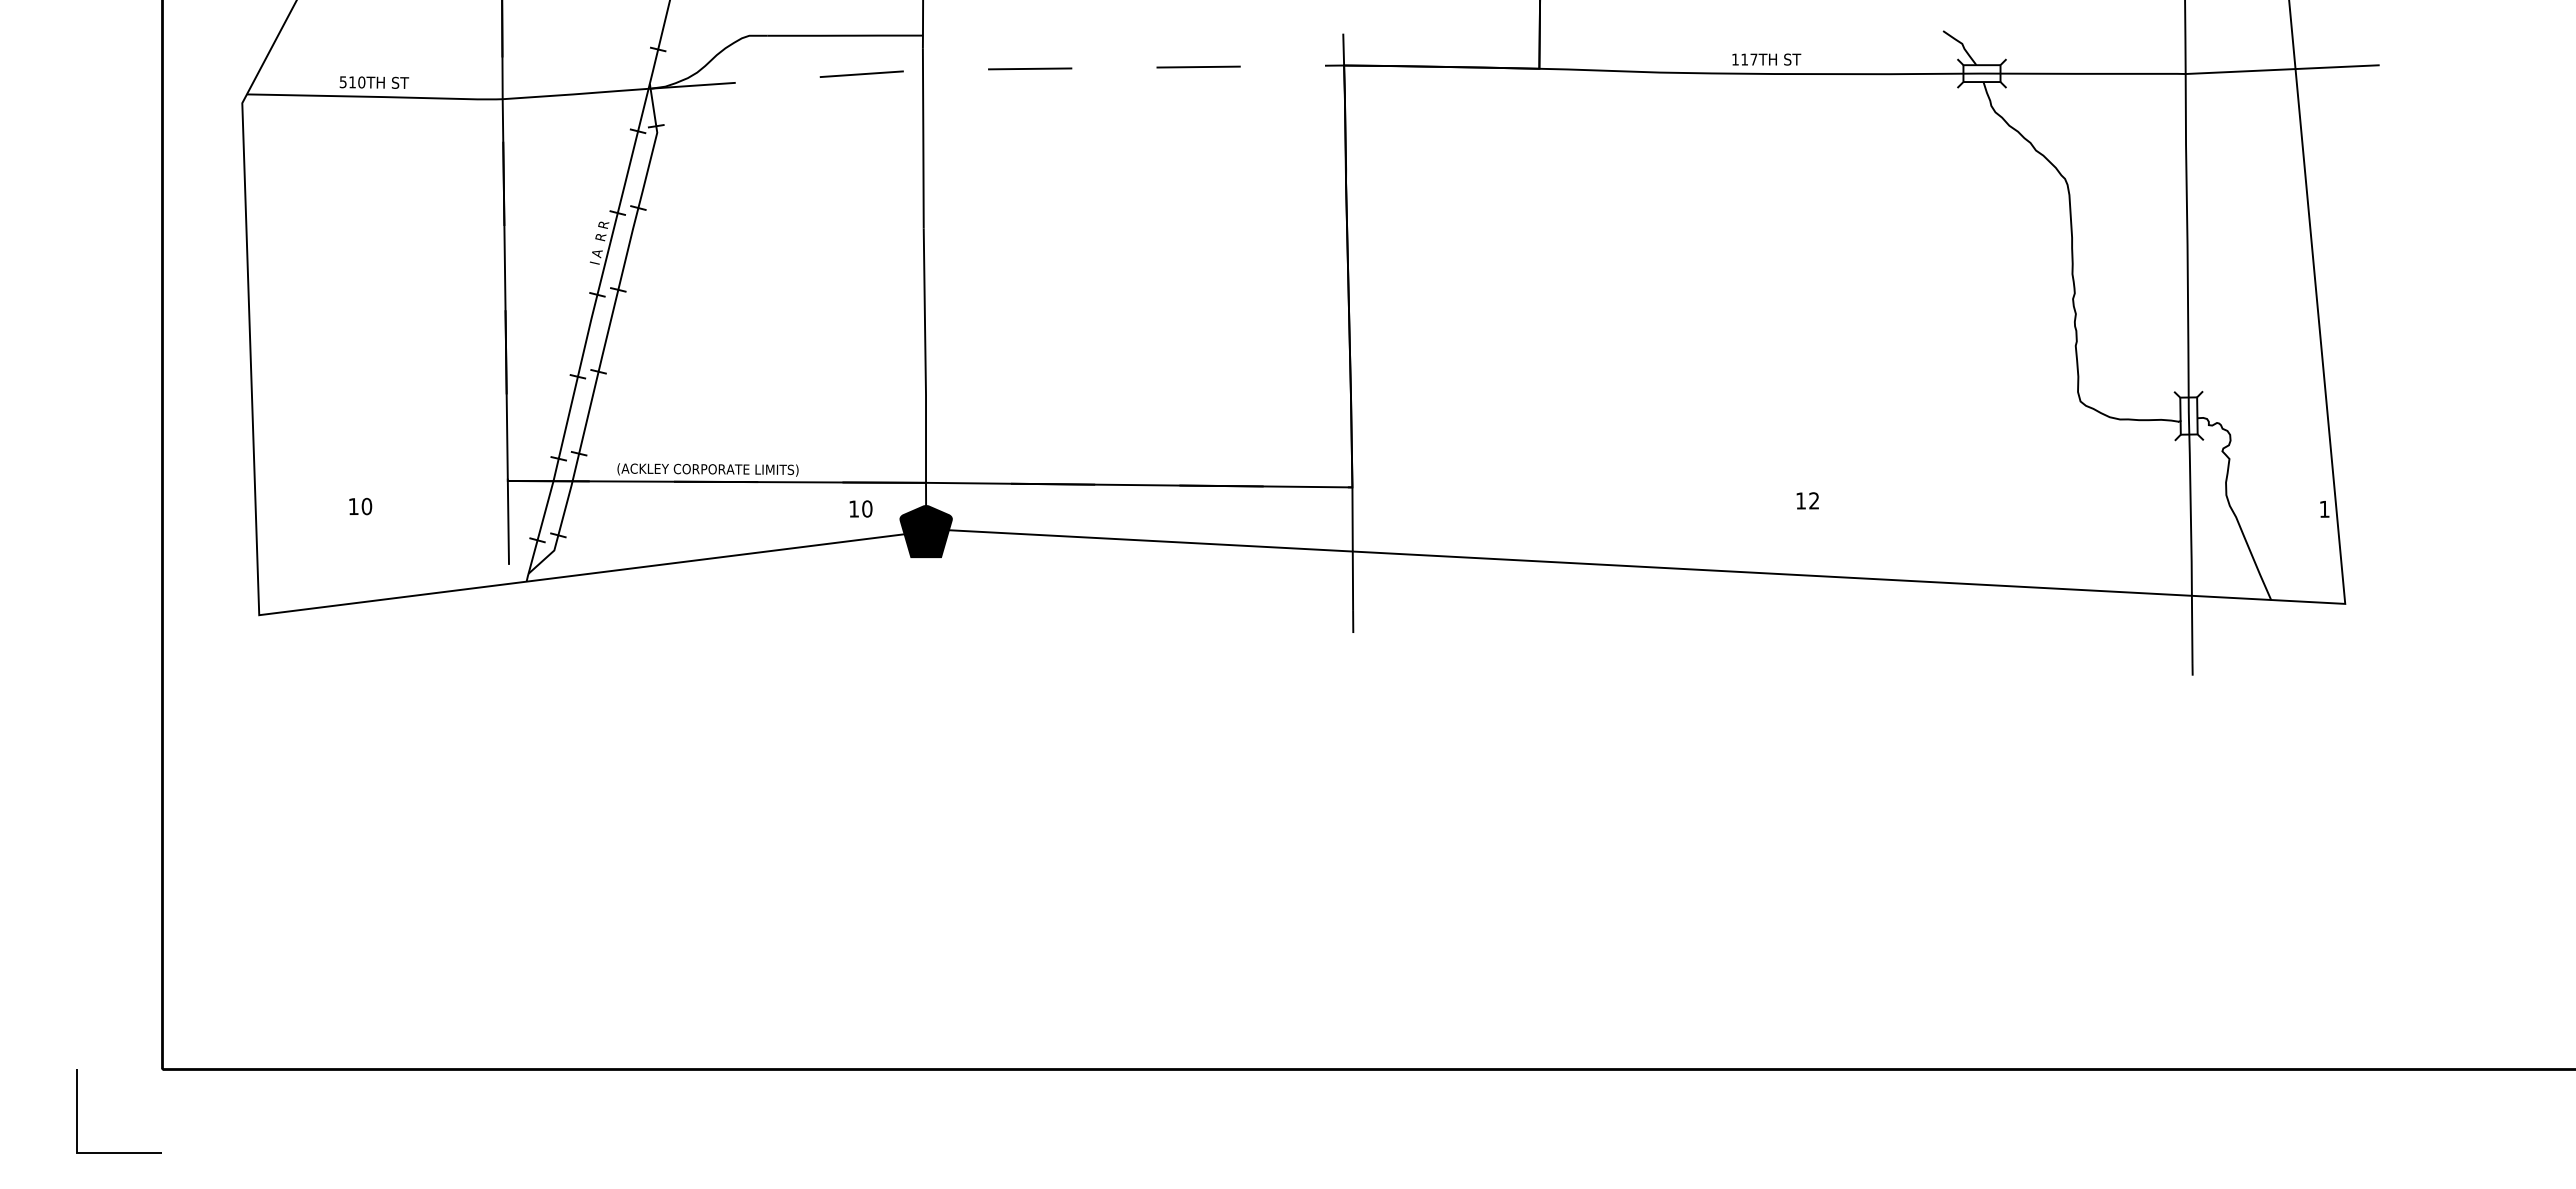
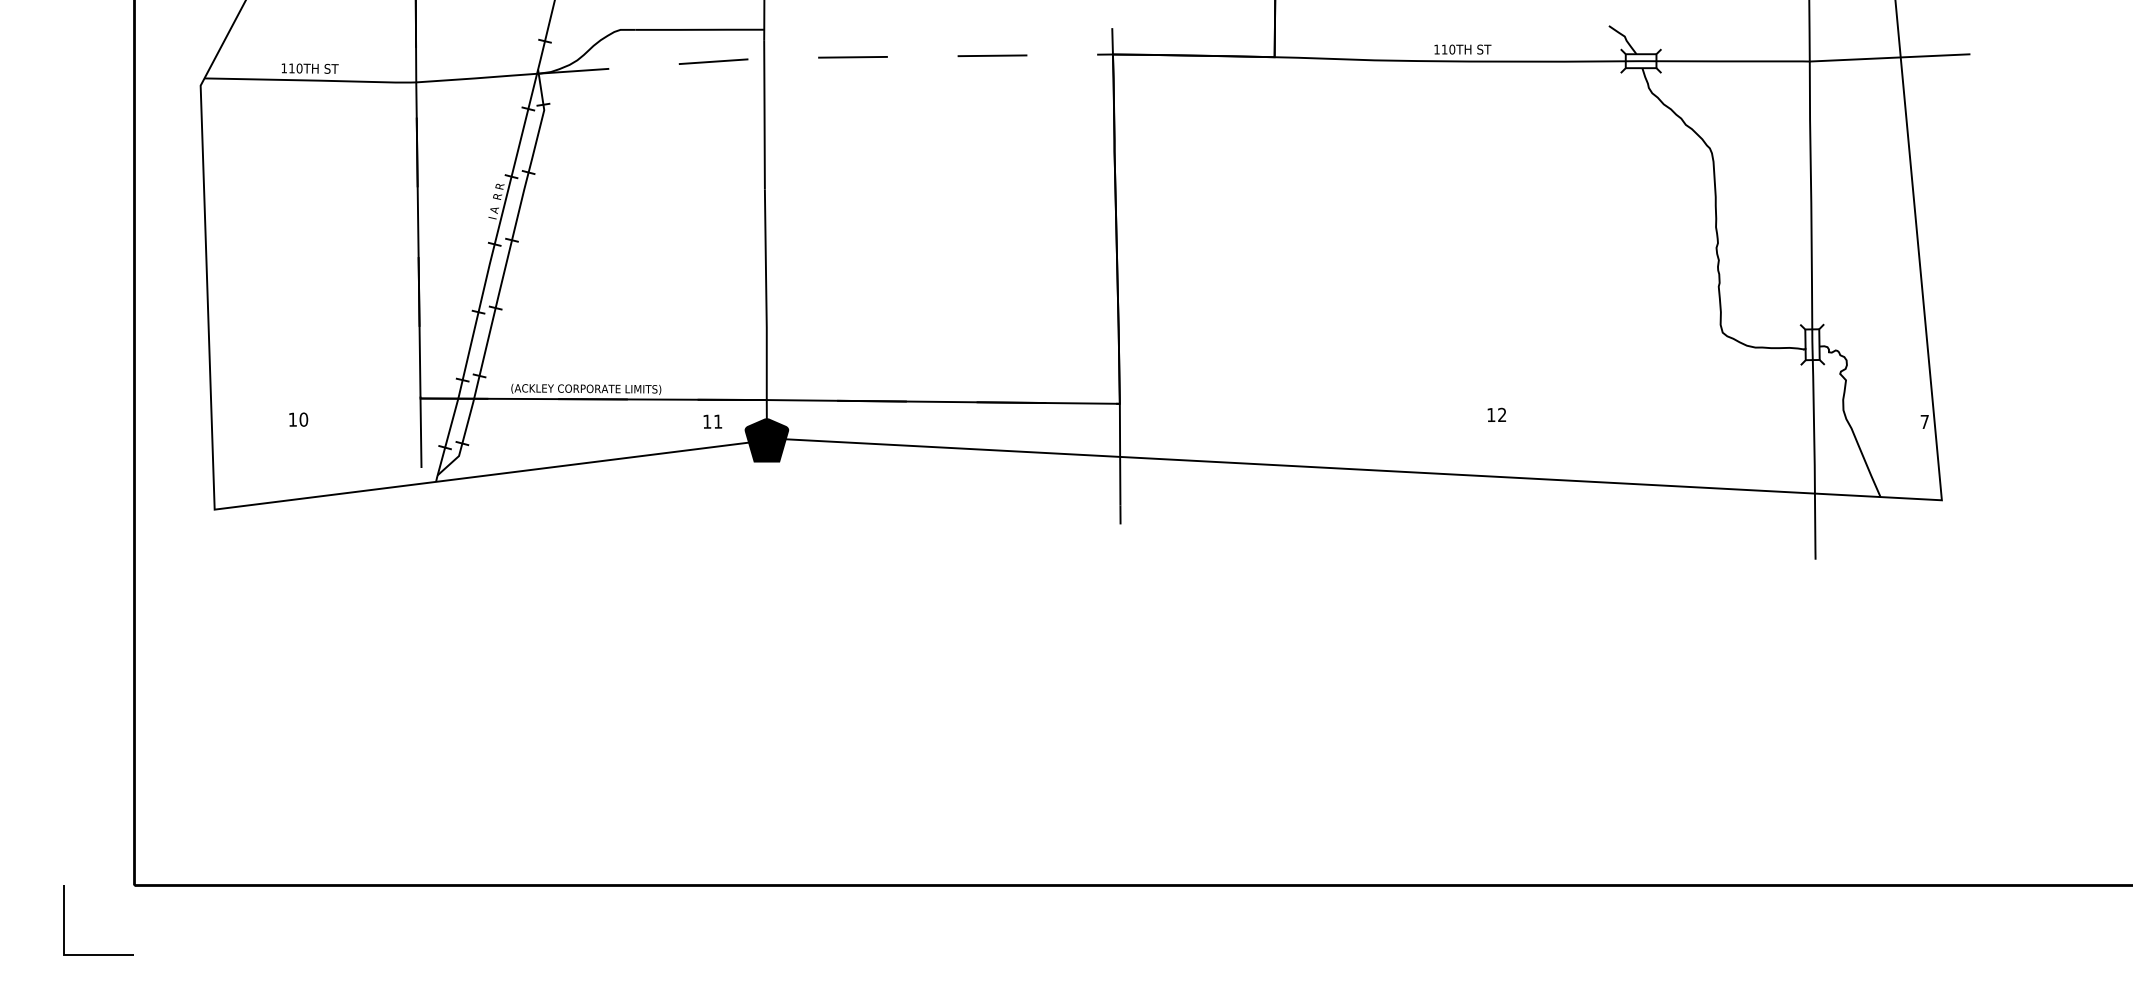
text: (1753, 59) -> (1451, 49), 117TH -> 110TH
text: (342, 82) -> (283, 68), 510TH -> 110TH
text: (867, 508) -> (718, 421), 10 -> 11
text: (2324, 508) -> (1924, 421), 1 -> 7

